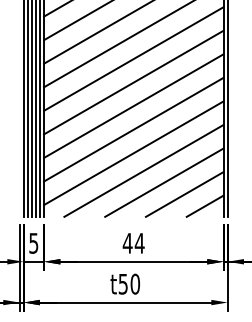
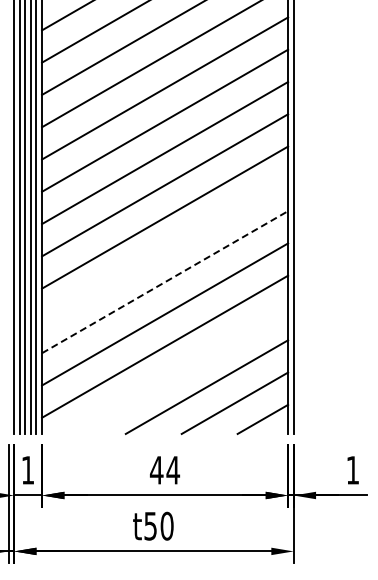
line: (134, 82) -> (165, 249), removed
line: (134, 105) -> (165, 281), solid -> dashed
line: (143, 170) -> (178, 370), removed
text: (33, 243) -> (27, 470), 5 -> 1

